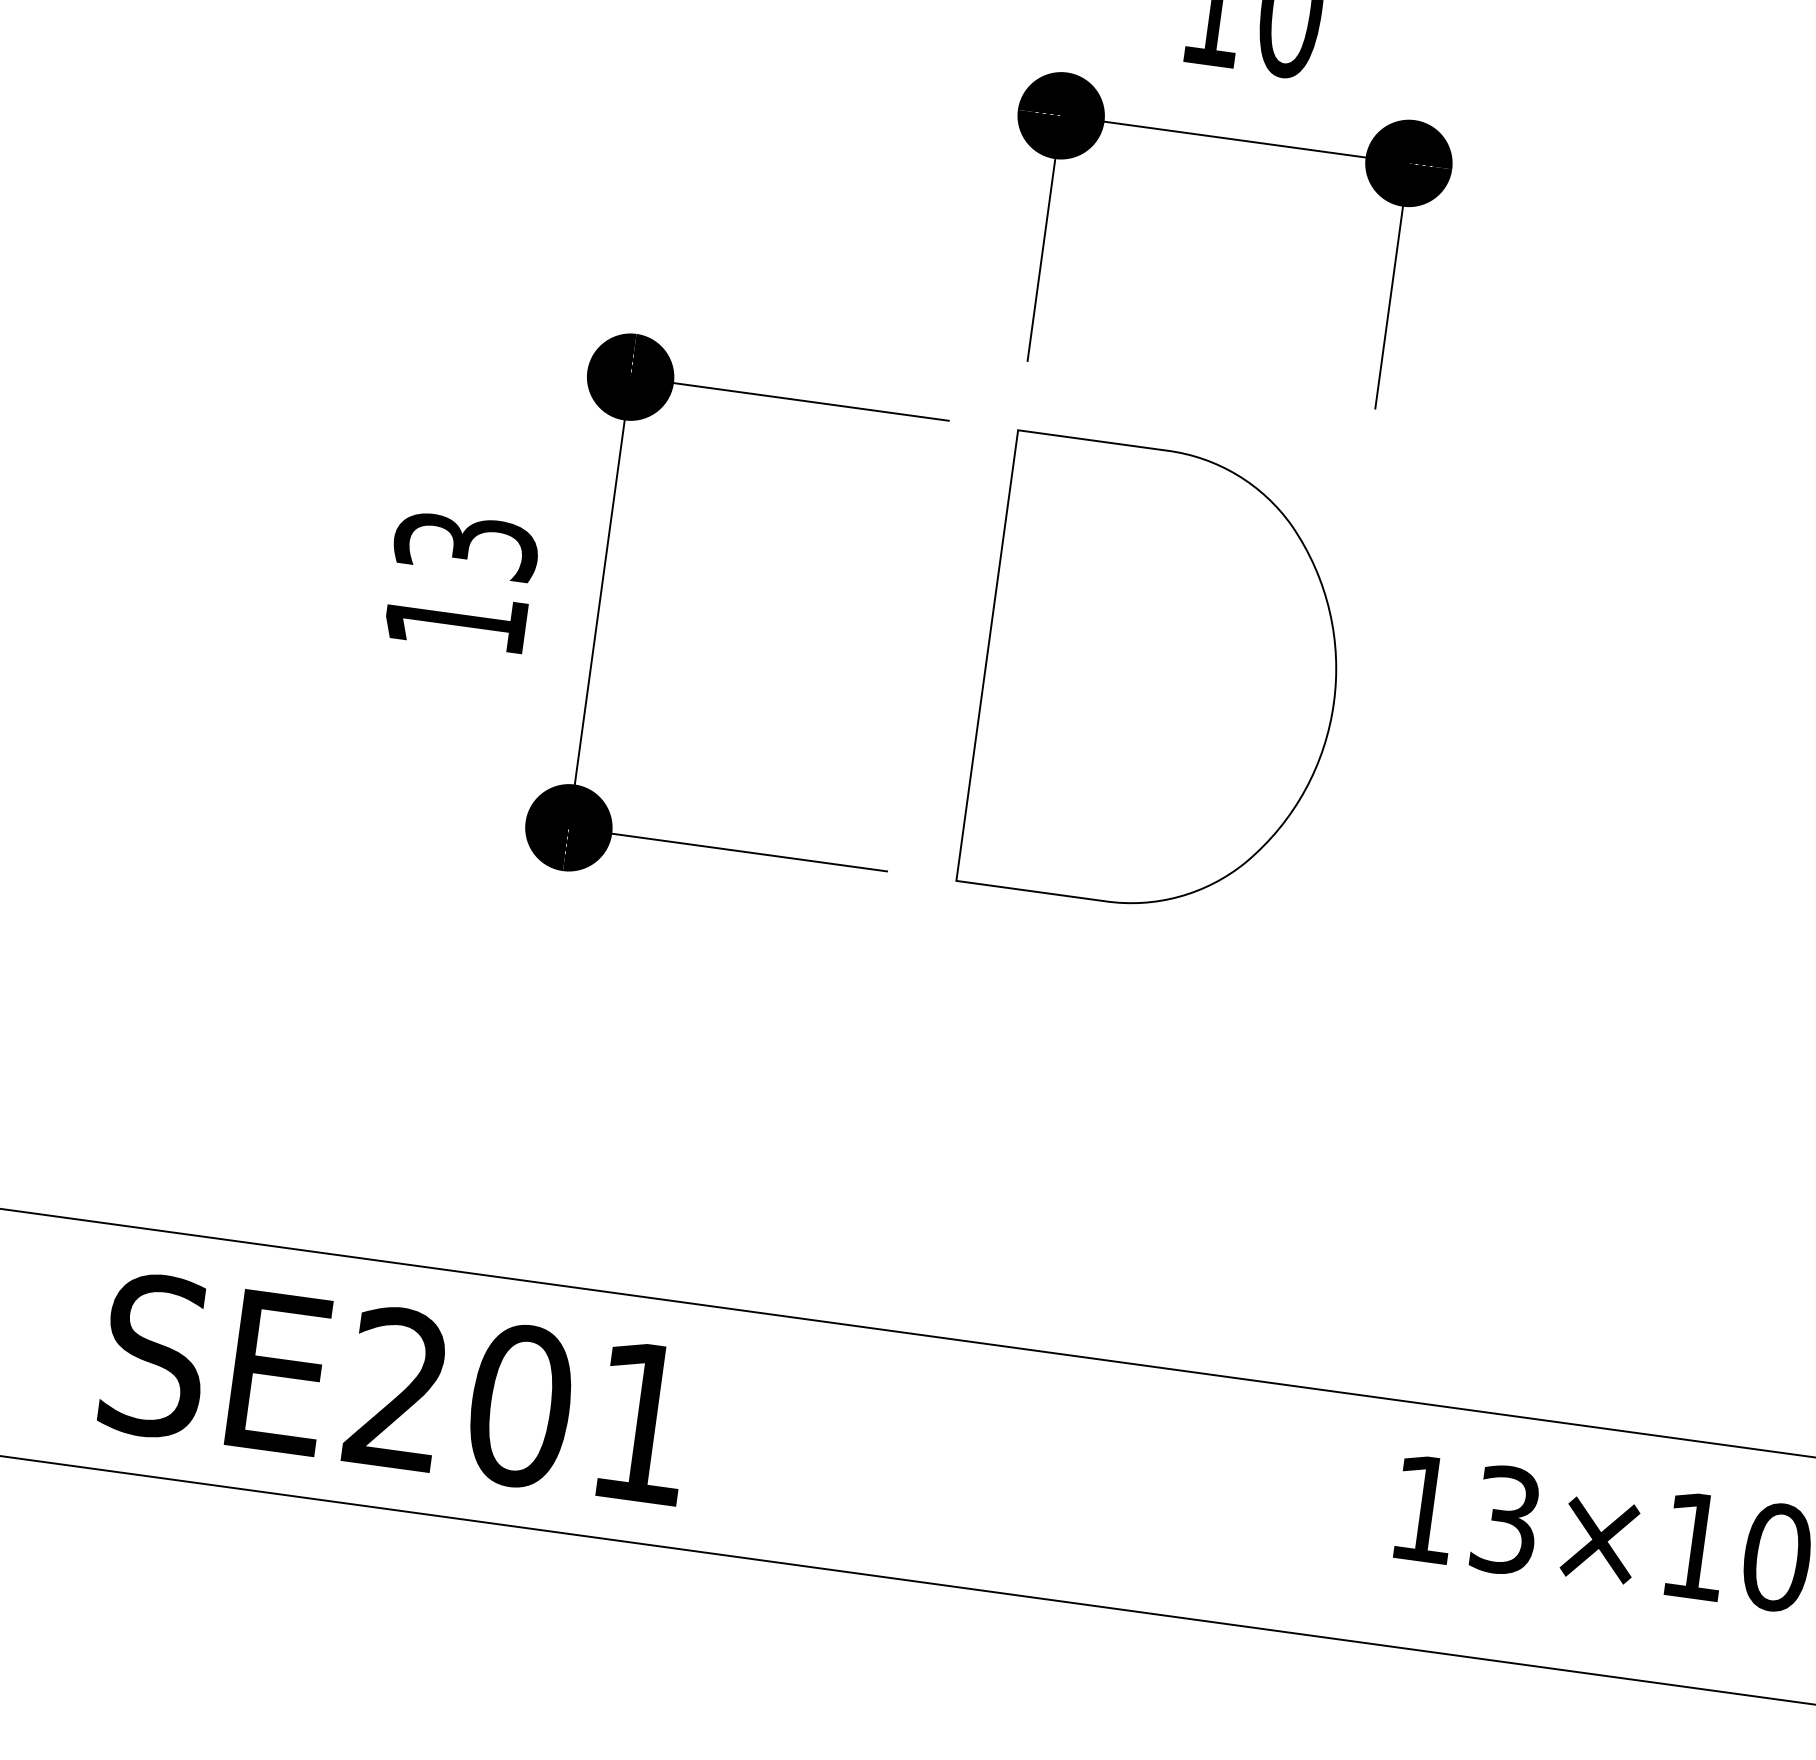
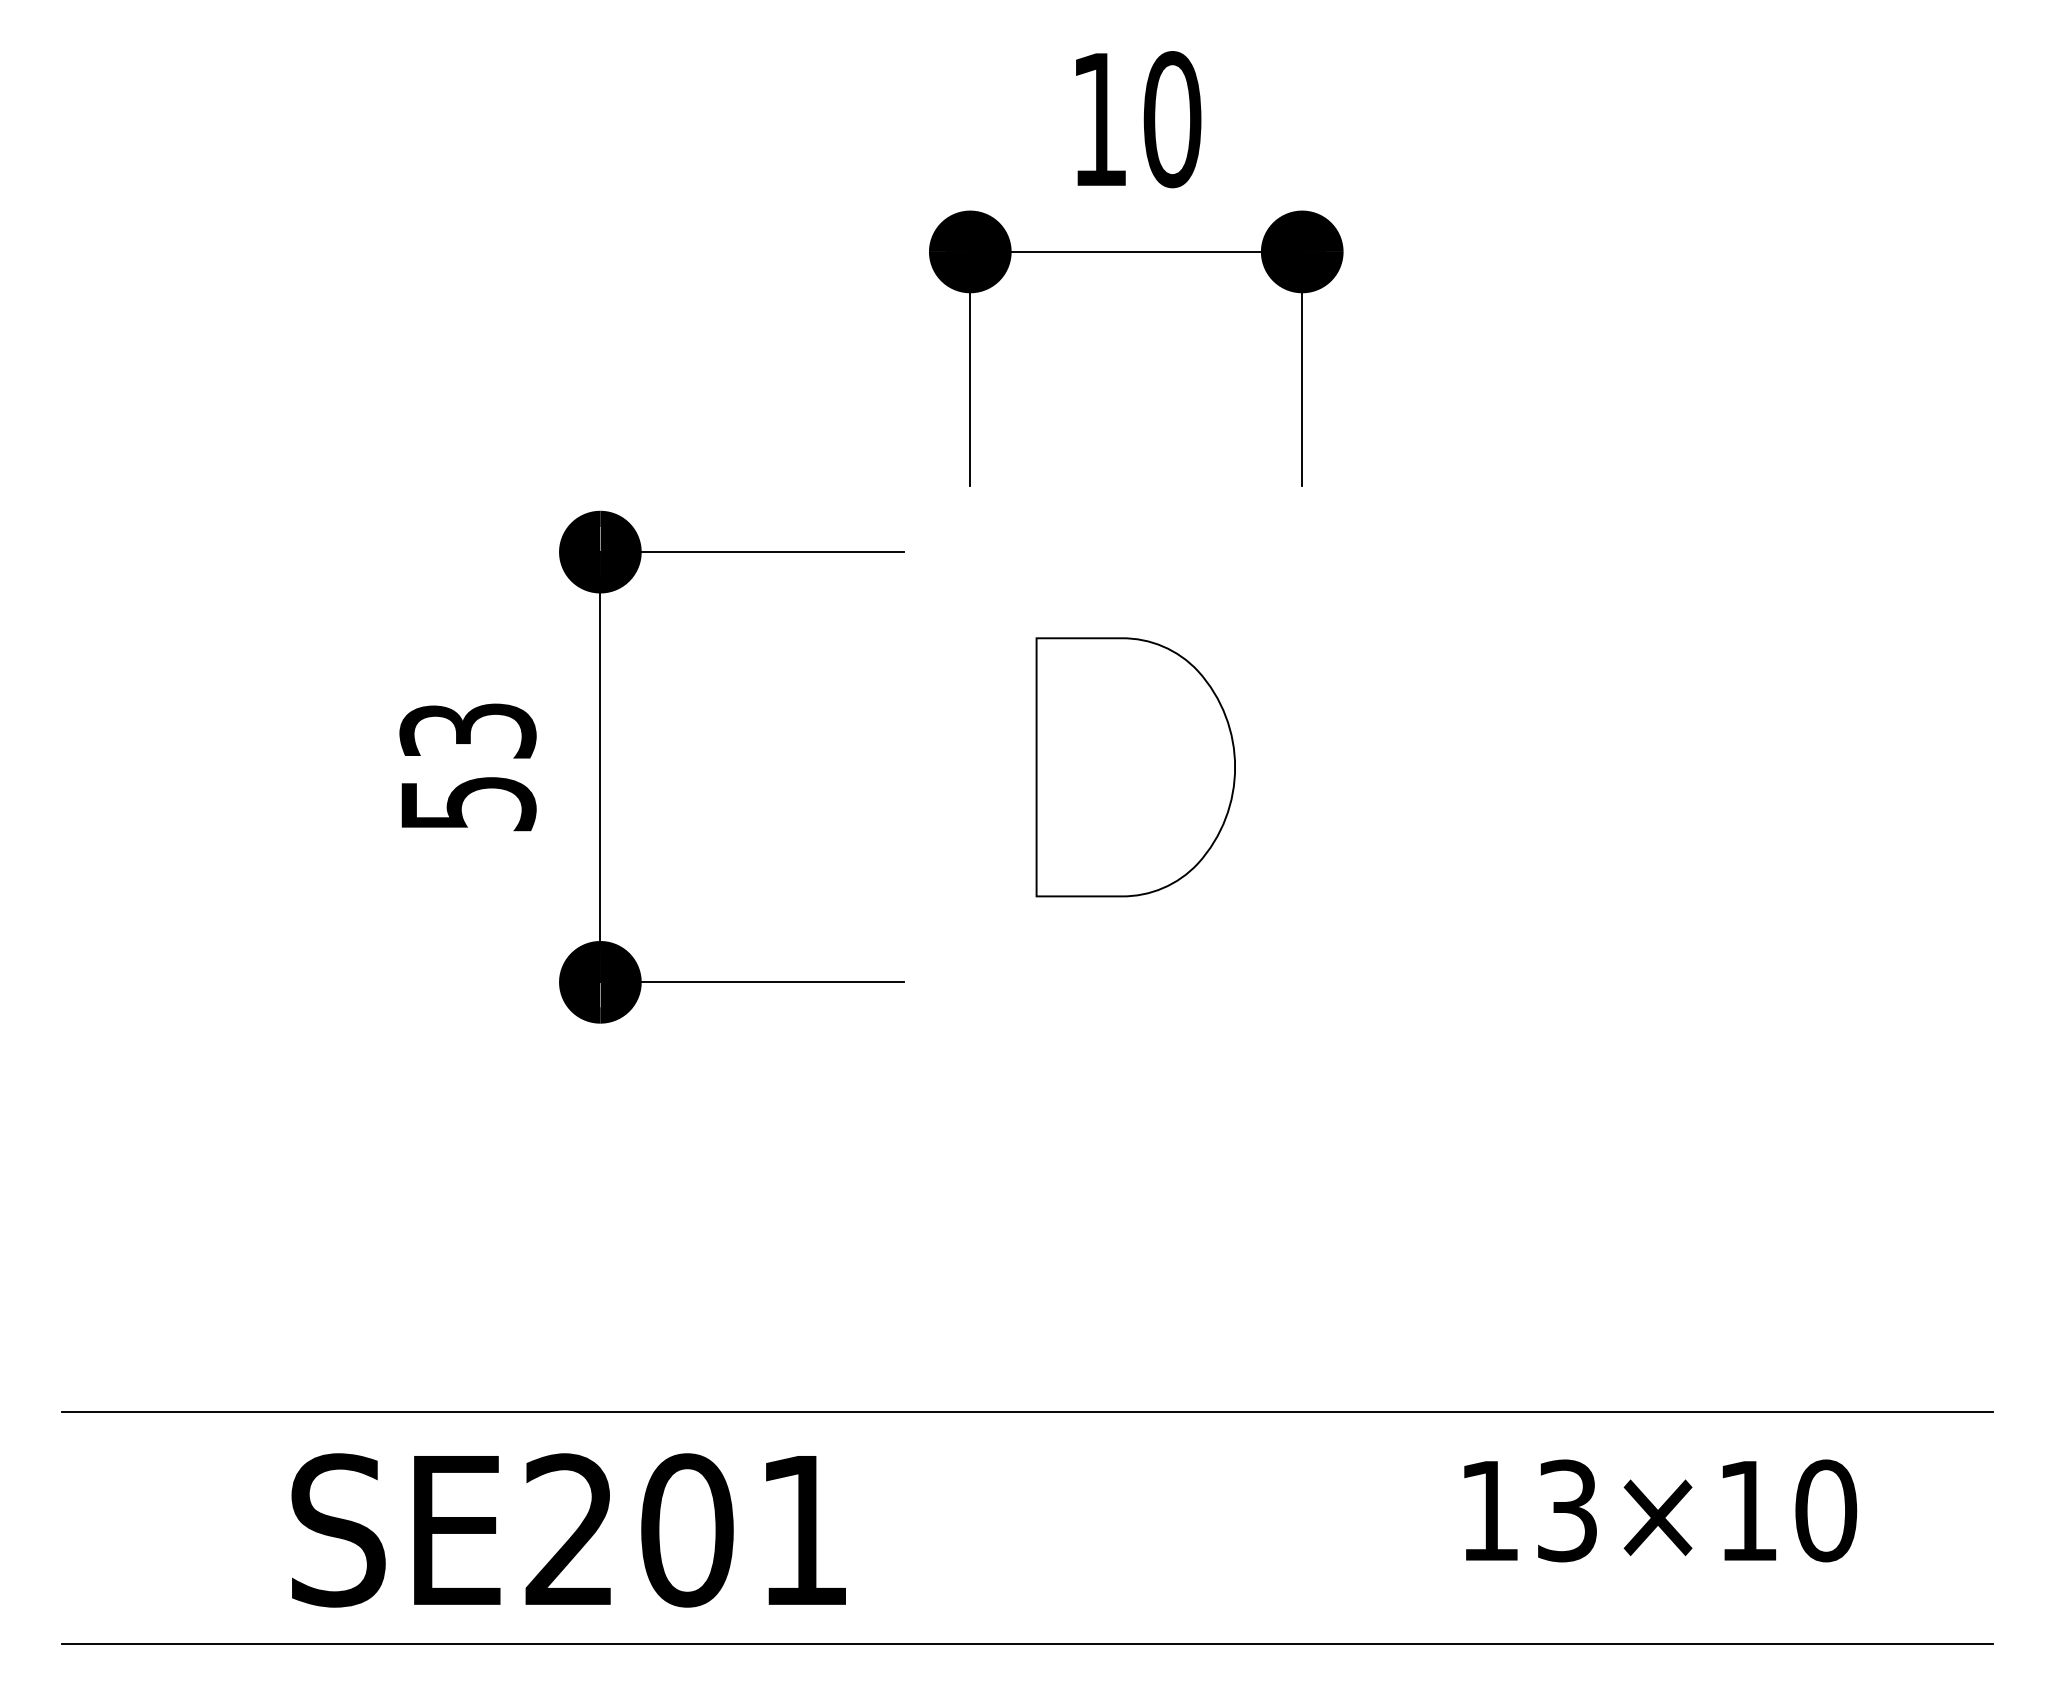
text: (456, 622) -> (468, 804), 13 -> 53
part: (1160, 679) -> (1135, 767), size x0.6
text: (396, 1389) -> (568, 1530), moved

